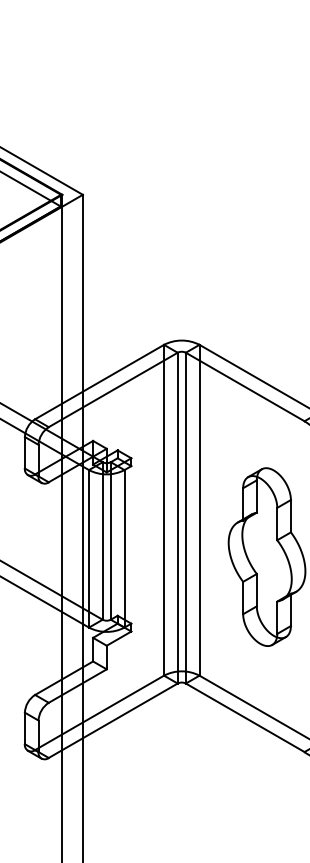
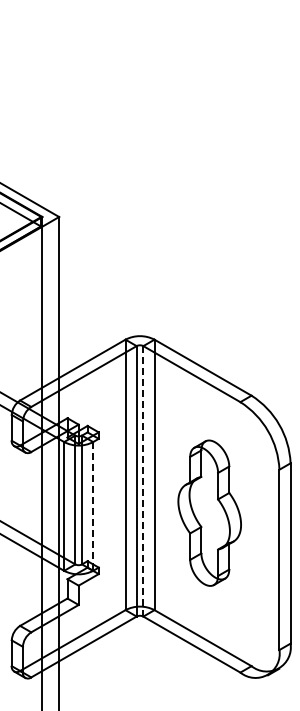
line: (186, 517) -> (143, 480), solid -> dashed
line: (124, 548) -> (93, 506), solid -> dashed

